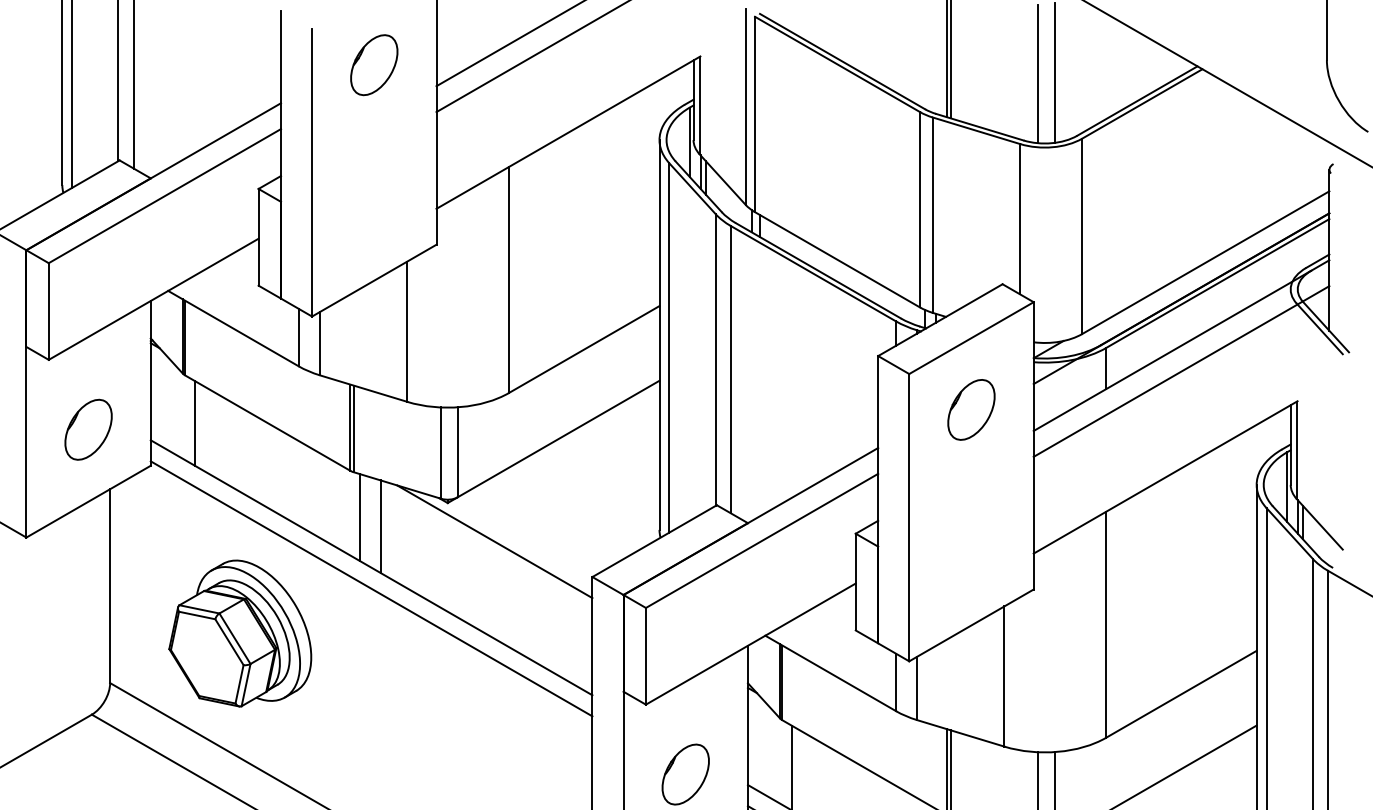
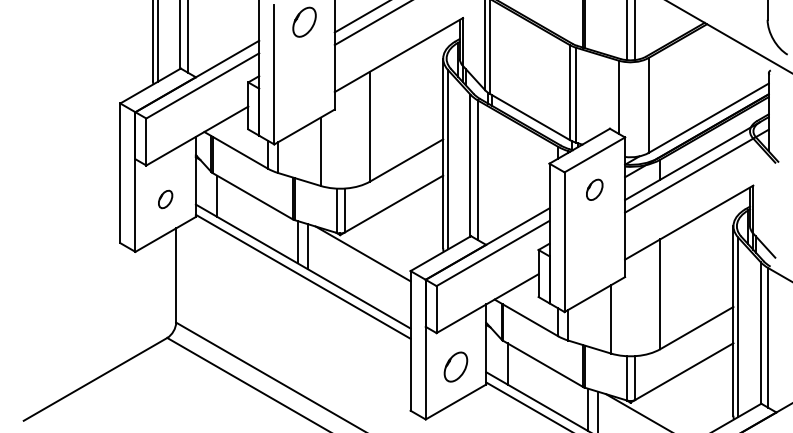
part: (970, 409) -> (594, 189), size x0.7
part: (88, 429) -> (165, 199), size x0.6
part: (238, 633) -> (238, 298), removed

